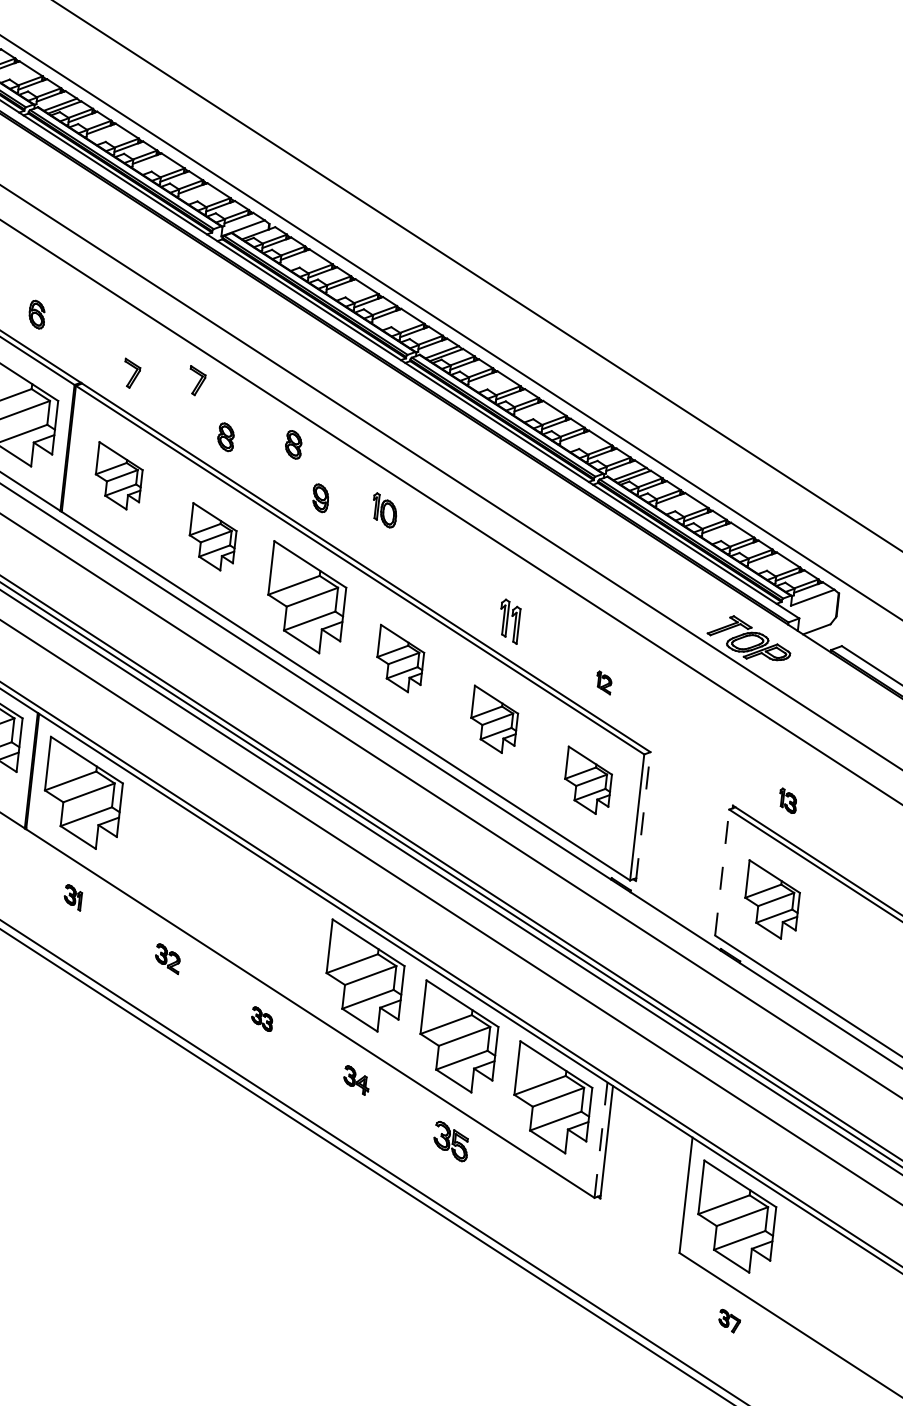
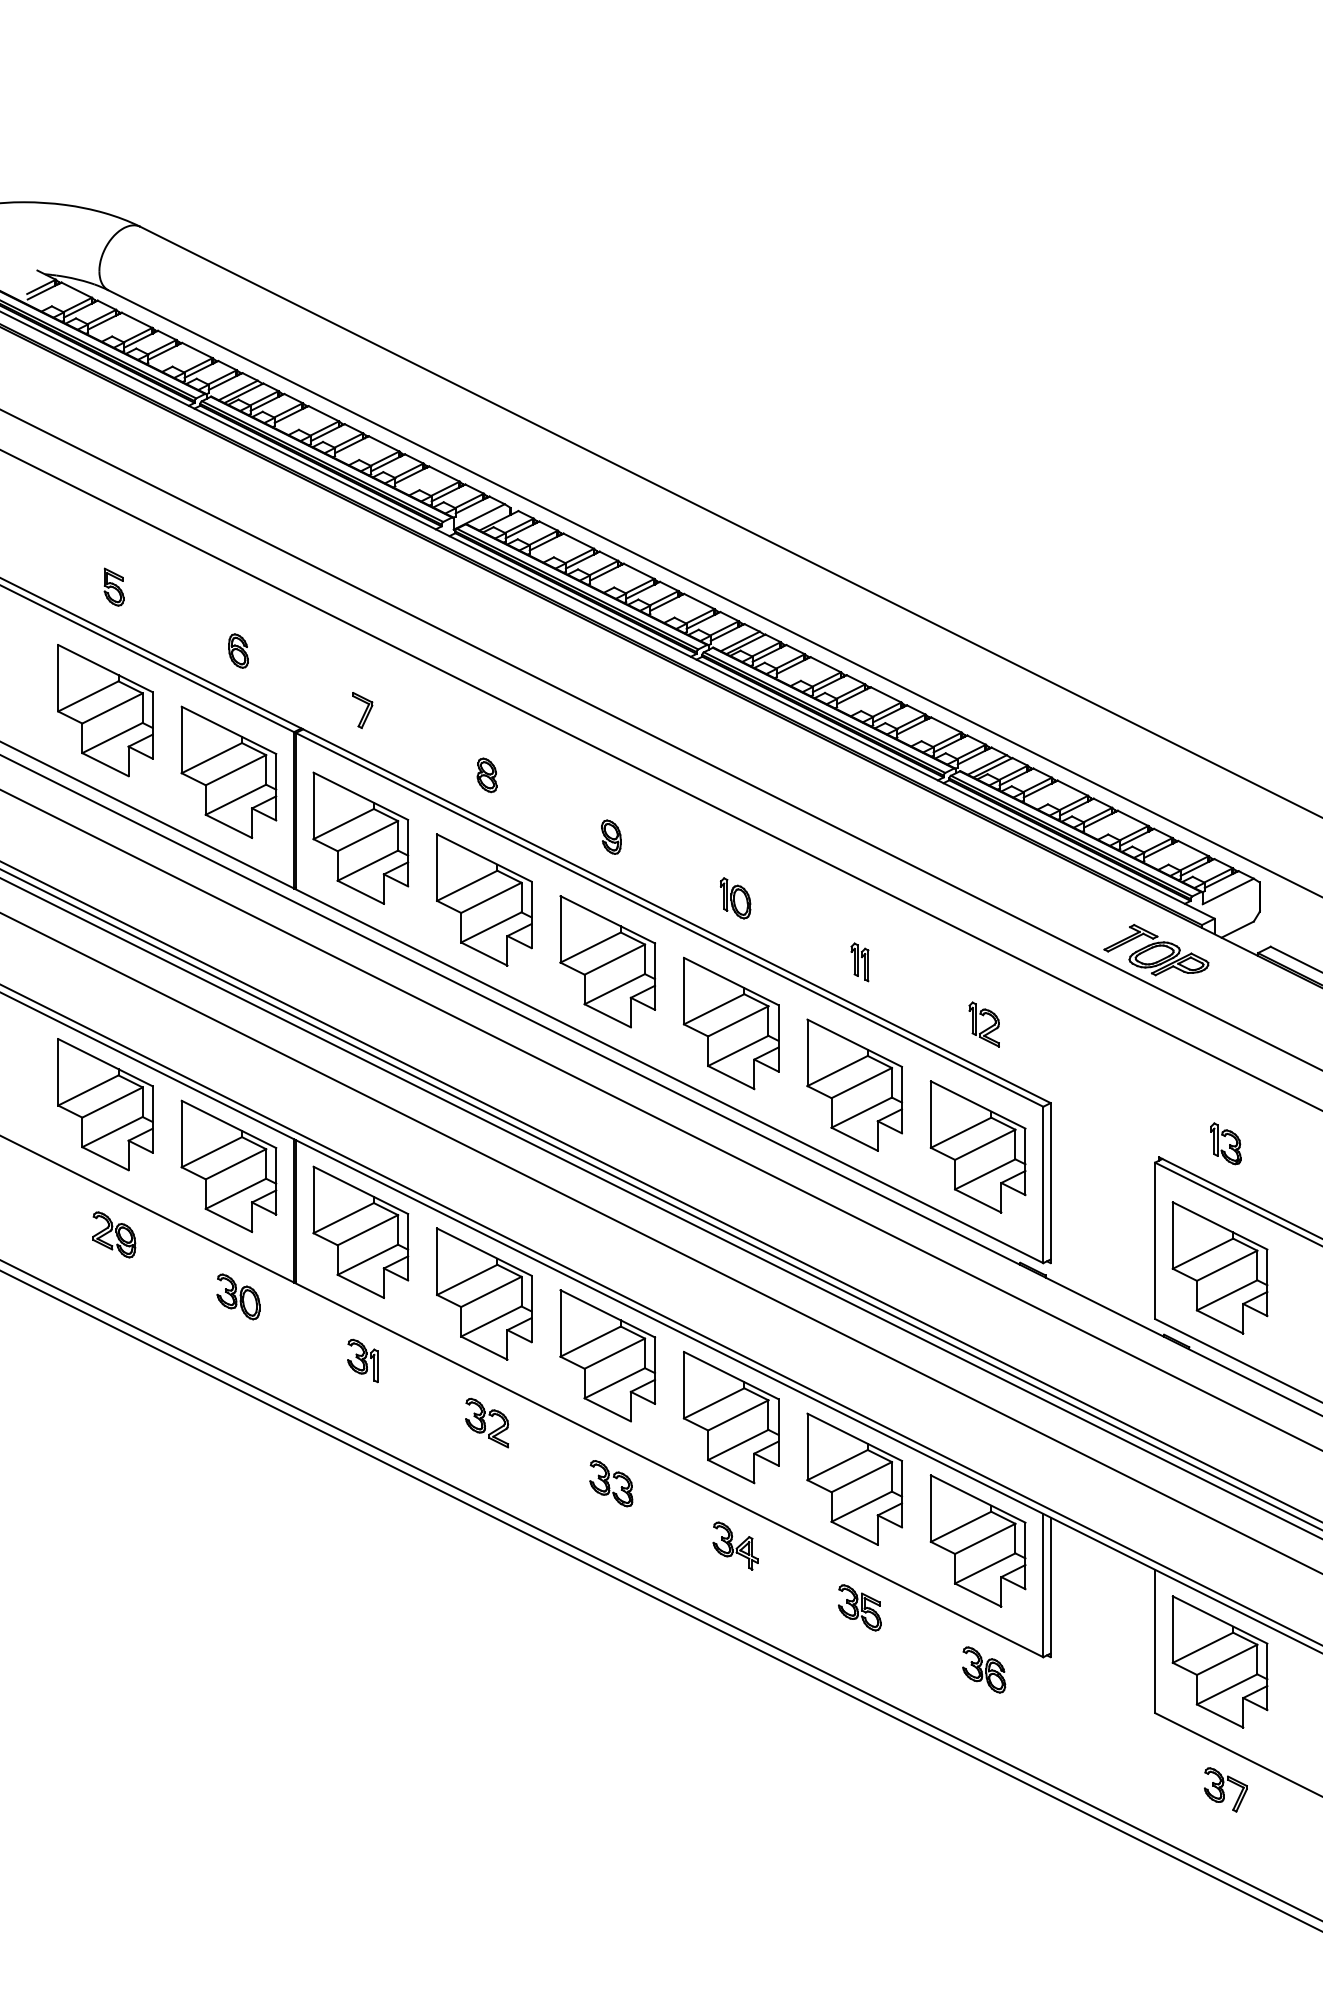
part: (196, 381) -> (443, 710), removed
part: (293, 444) -> (570, 775), removed
part: (118, 475) -> (360, 837), size x1.67
part: (384, 510) -> (735, 898), moved
part: (212, 537) -> (484, 899), size x1.67
part: (509, 621) -> (859, 962), size x0.71
part: (399, 659) -> (730, 1023), size x1.67
part: (603, 682) -> (983, 1024), size x1.67
part: (494, 719) -> (854, 1084), size x1.67
part: (587, 780) -> (977, 1146), size x1.67
part: (787, 800) -> (1225, 1143), size x1.43
line: (643, 816) -> (1050, 1182), dashed -> solid
part: (177, 854) -> (484, 1293), added
line: (722, 872) -> (1155, 1240), dashed -> solid
part: (72, 897) -> (362, 1360), size x1.43
part: (771, 899) -> (1219, 1267), size x1.43
part: (270, 915) -> (607, 1355), added
part: (167, 958) -> (487, 1422), size x1.43
part: (262, 1018) -> (611, 1483), size x1.67
part: (356, 1080) -> (735, 1545), size x1.43
line: (601, 1140) -> (1043, 1585), dashed -> solid
part: (546, 1202) -> (984, 1669), added
part: (729, 1320) -> (1225, 1789), size x1.67

